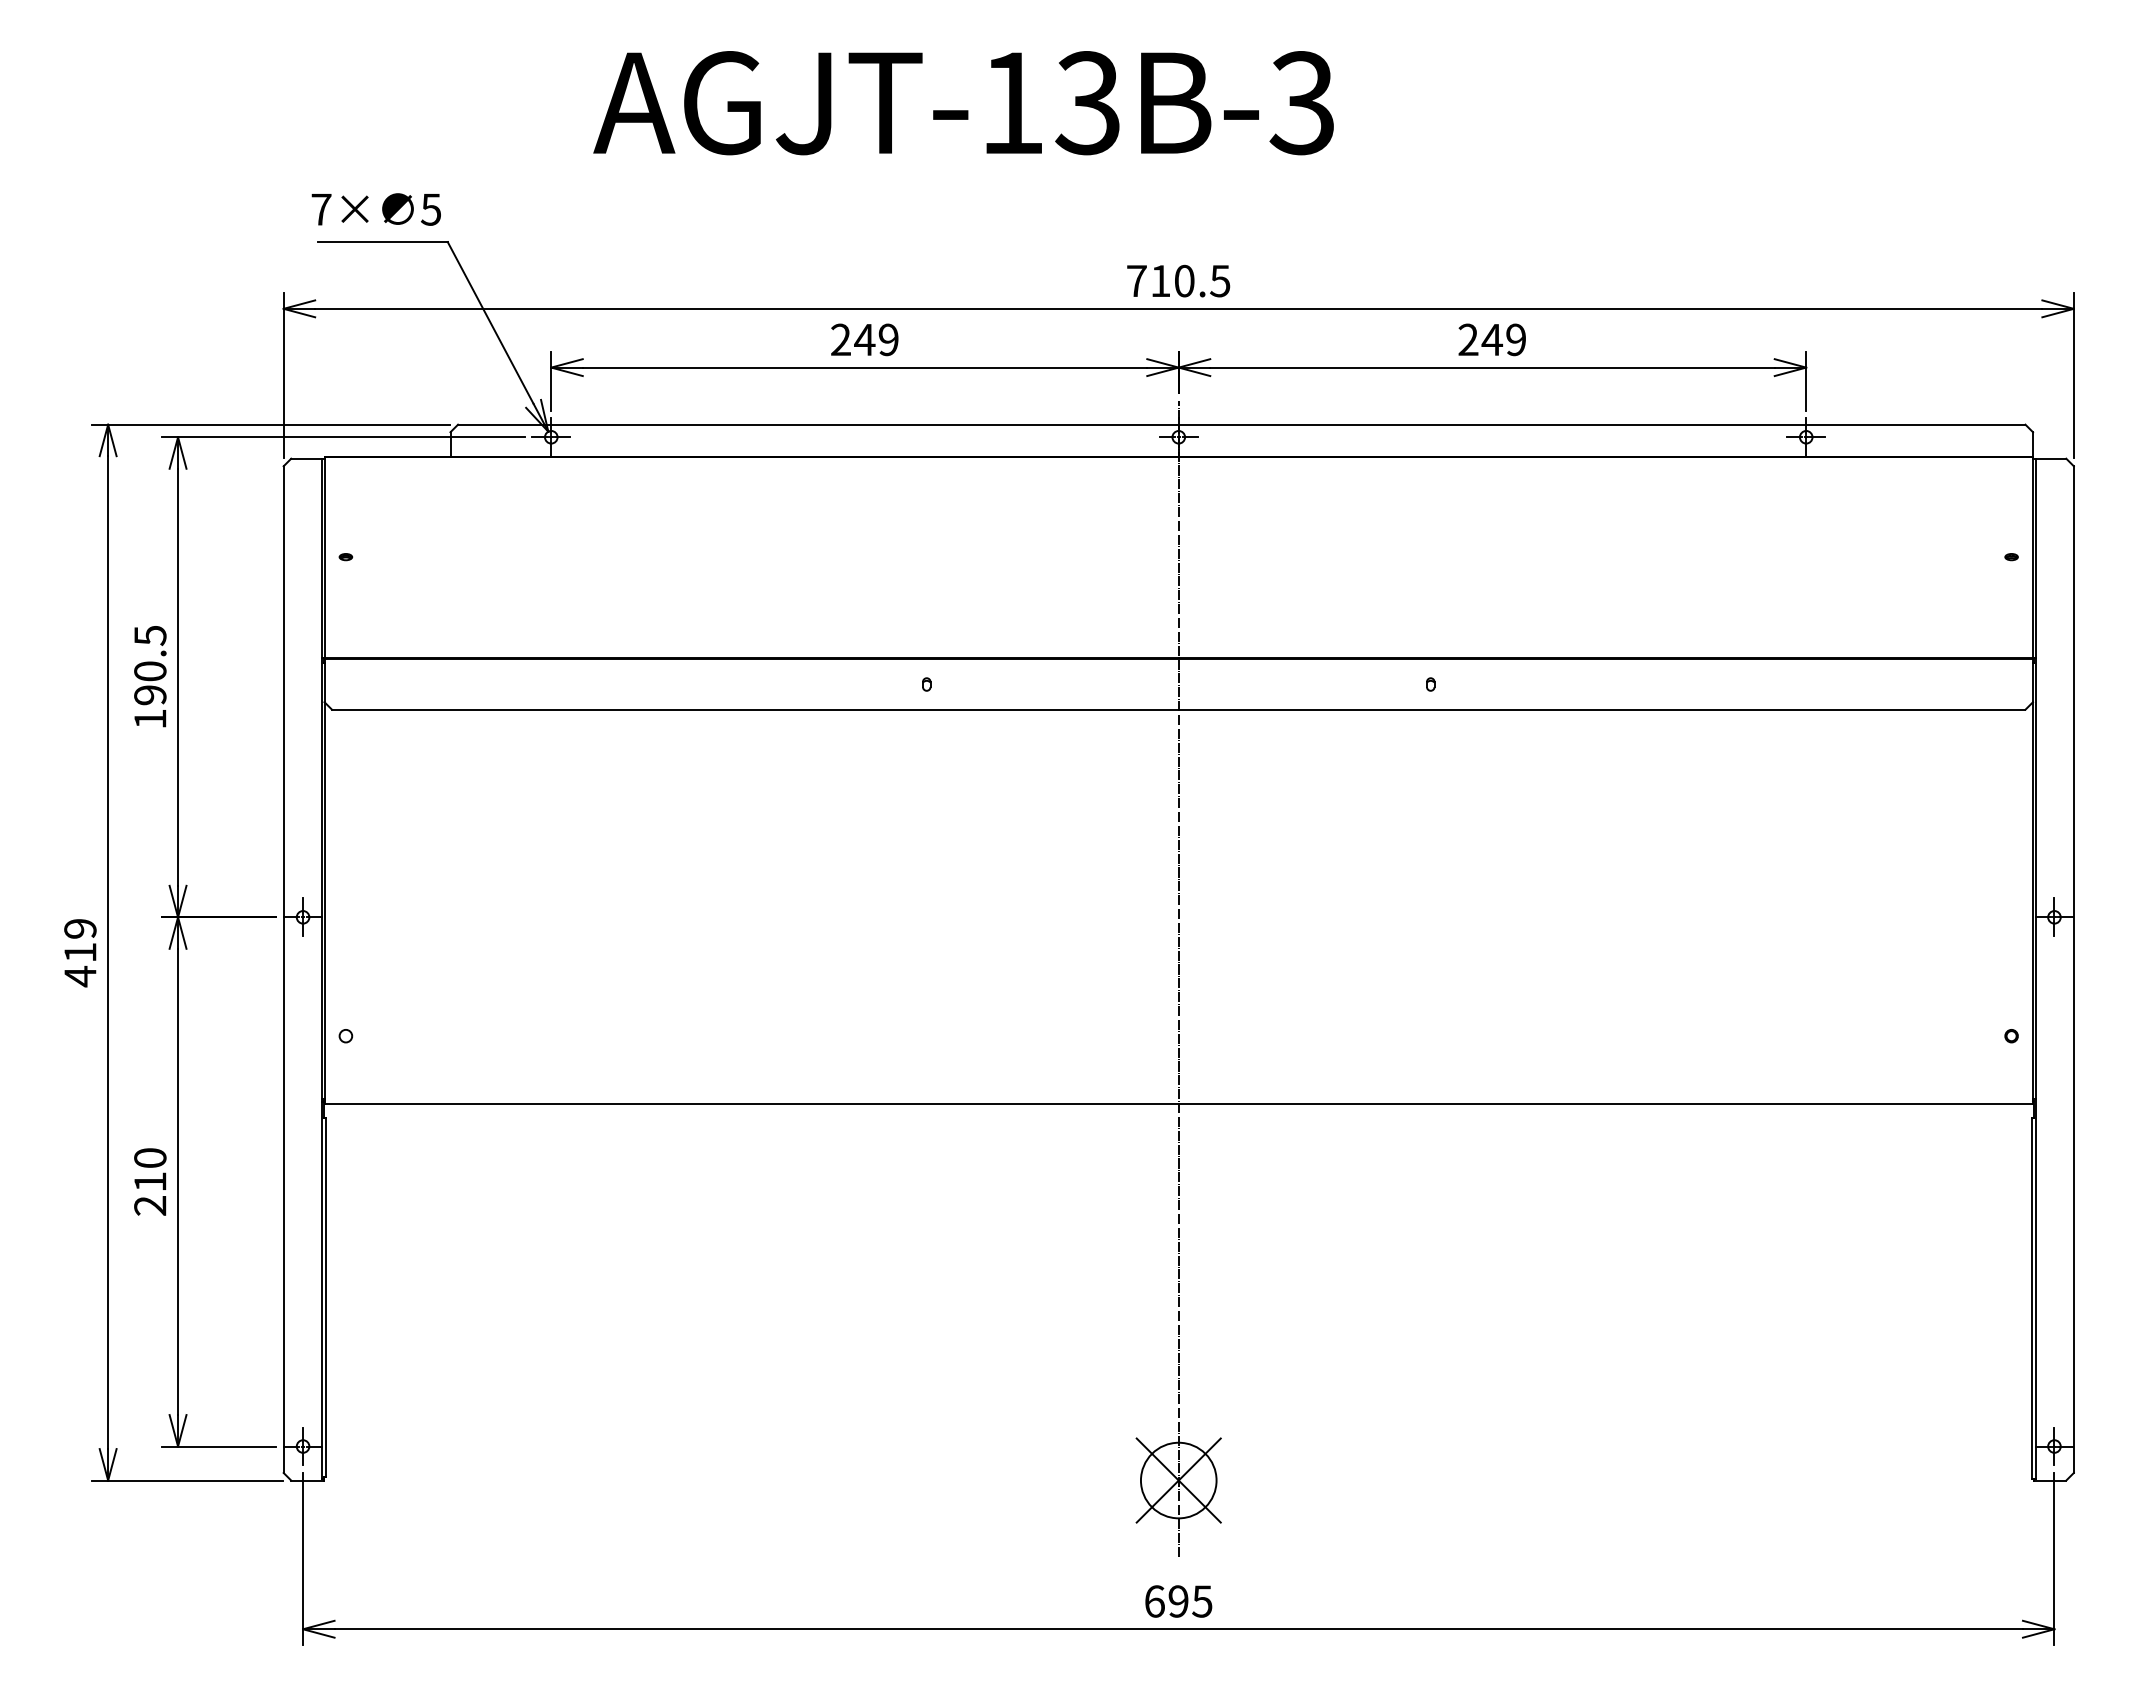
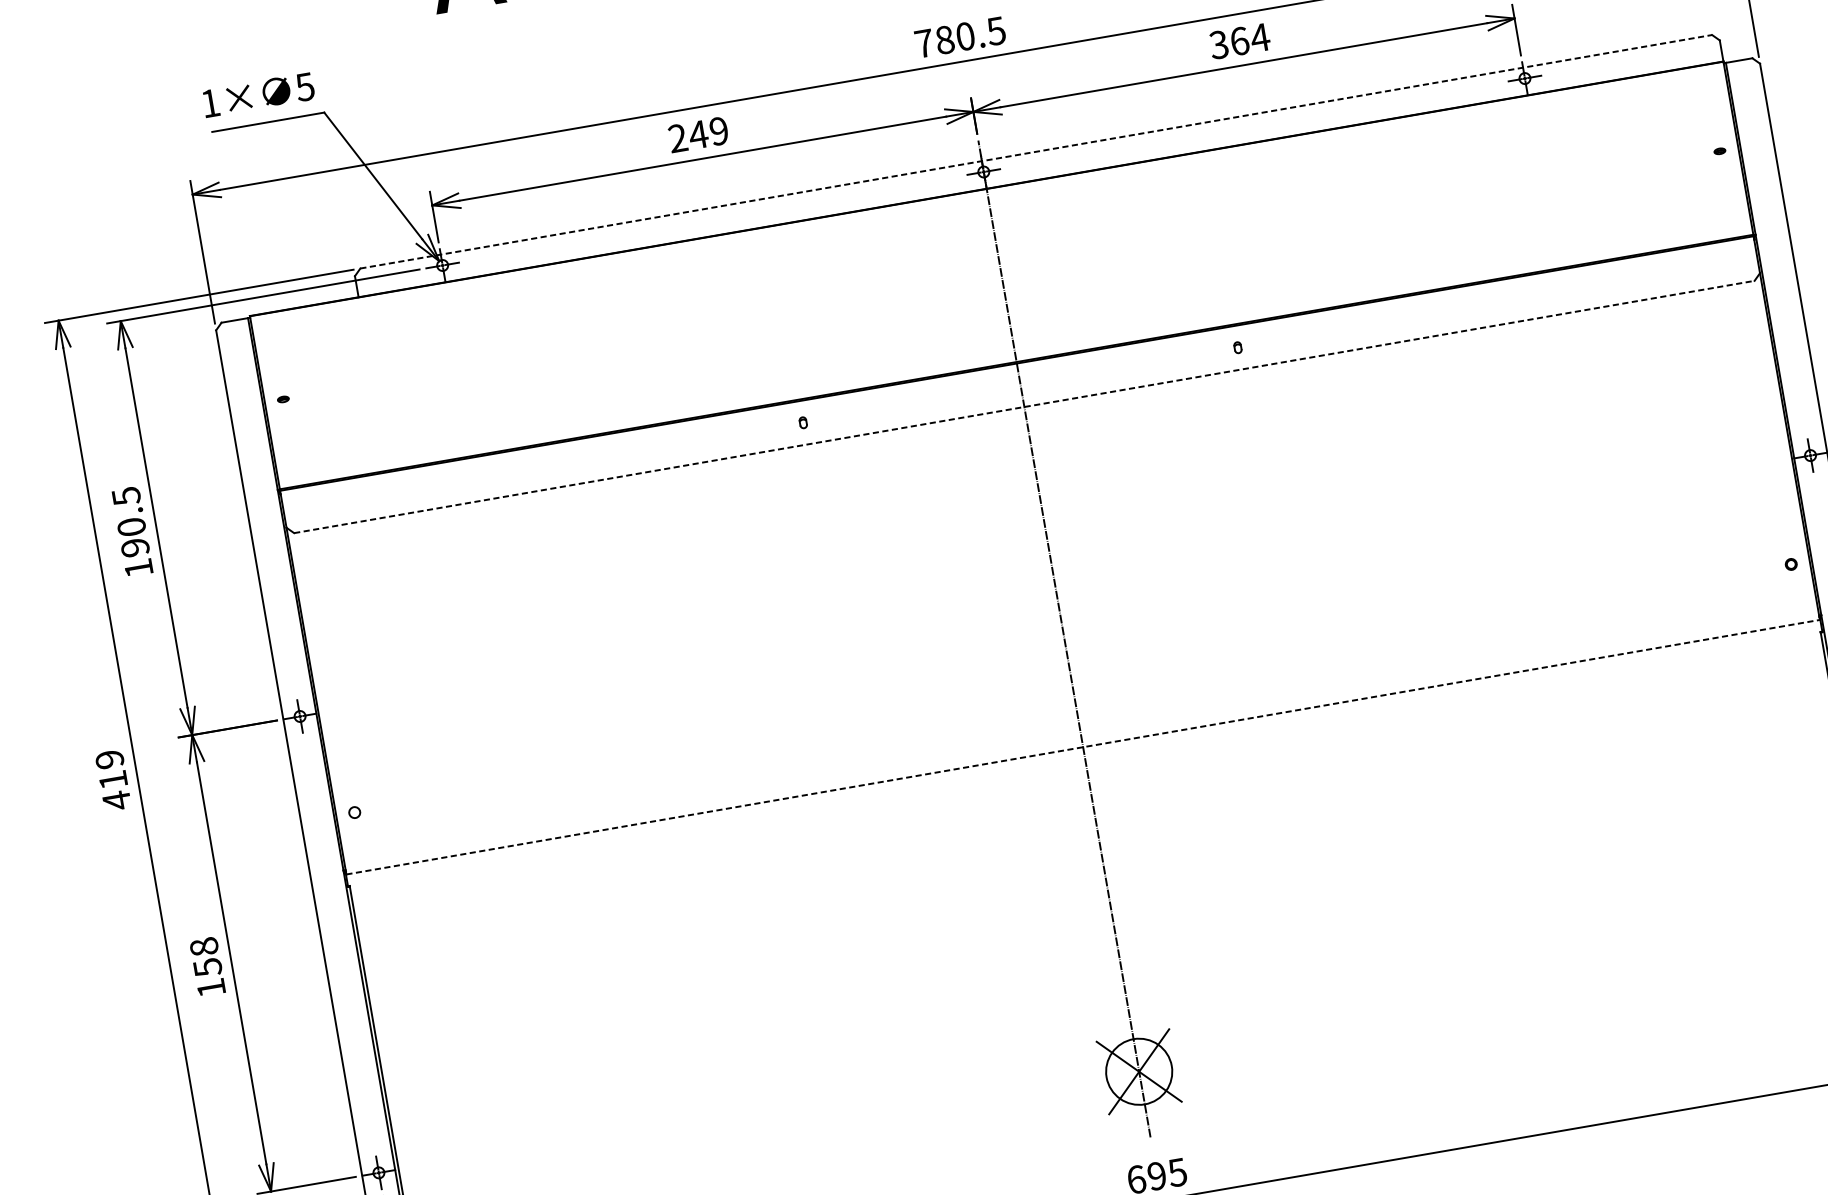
text: (321, 209) -> (210, 103), 7× -> 1×
text: (1160, 281) -> (944, 40), 710.5 -> 780.5
text: (1492, 339) -> (1239, 40), 249 -> 364
line: (1241, 424) -> (1036, 151), solid -> dashed
line: (1178, 709) -> (1024, 406), solid -> dashed
line: (1179, 1104) -> (1083, 747), solid -> dashed
text: (150, 1181) -> (207, 967), 210 -> 158

